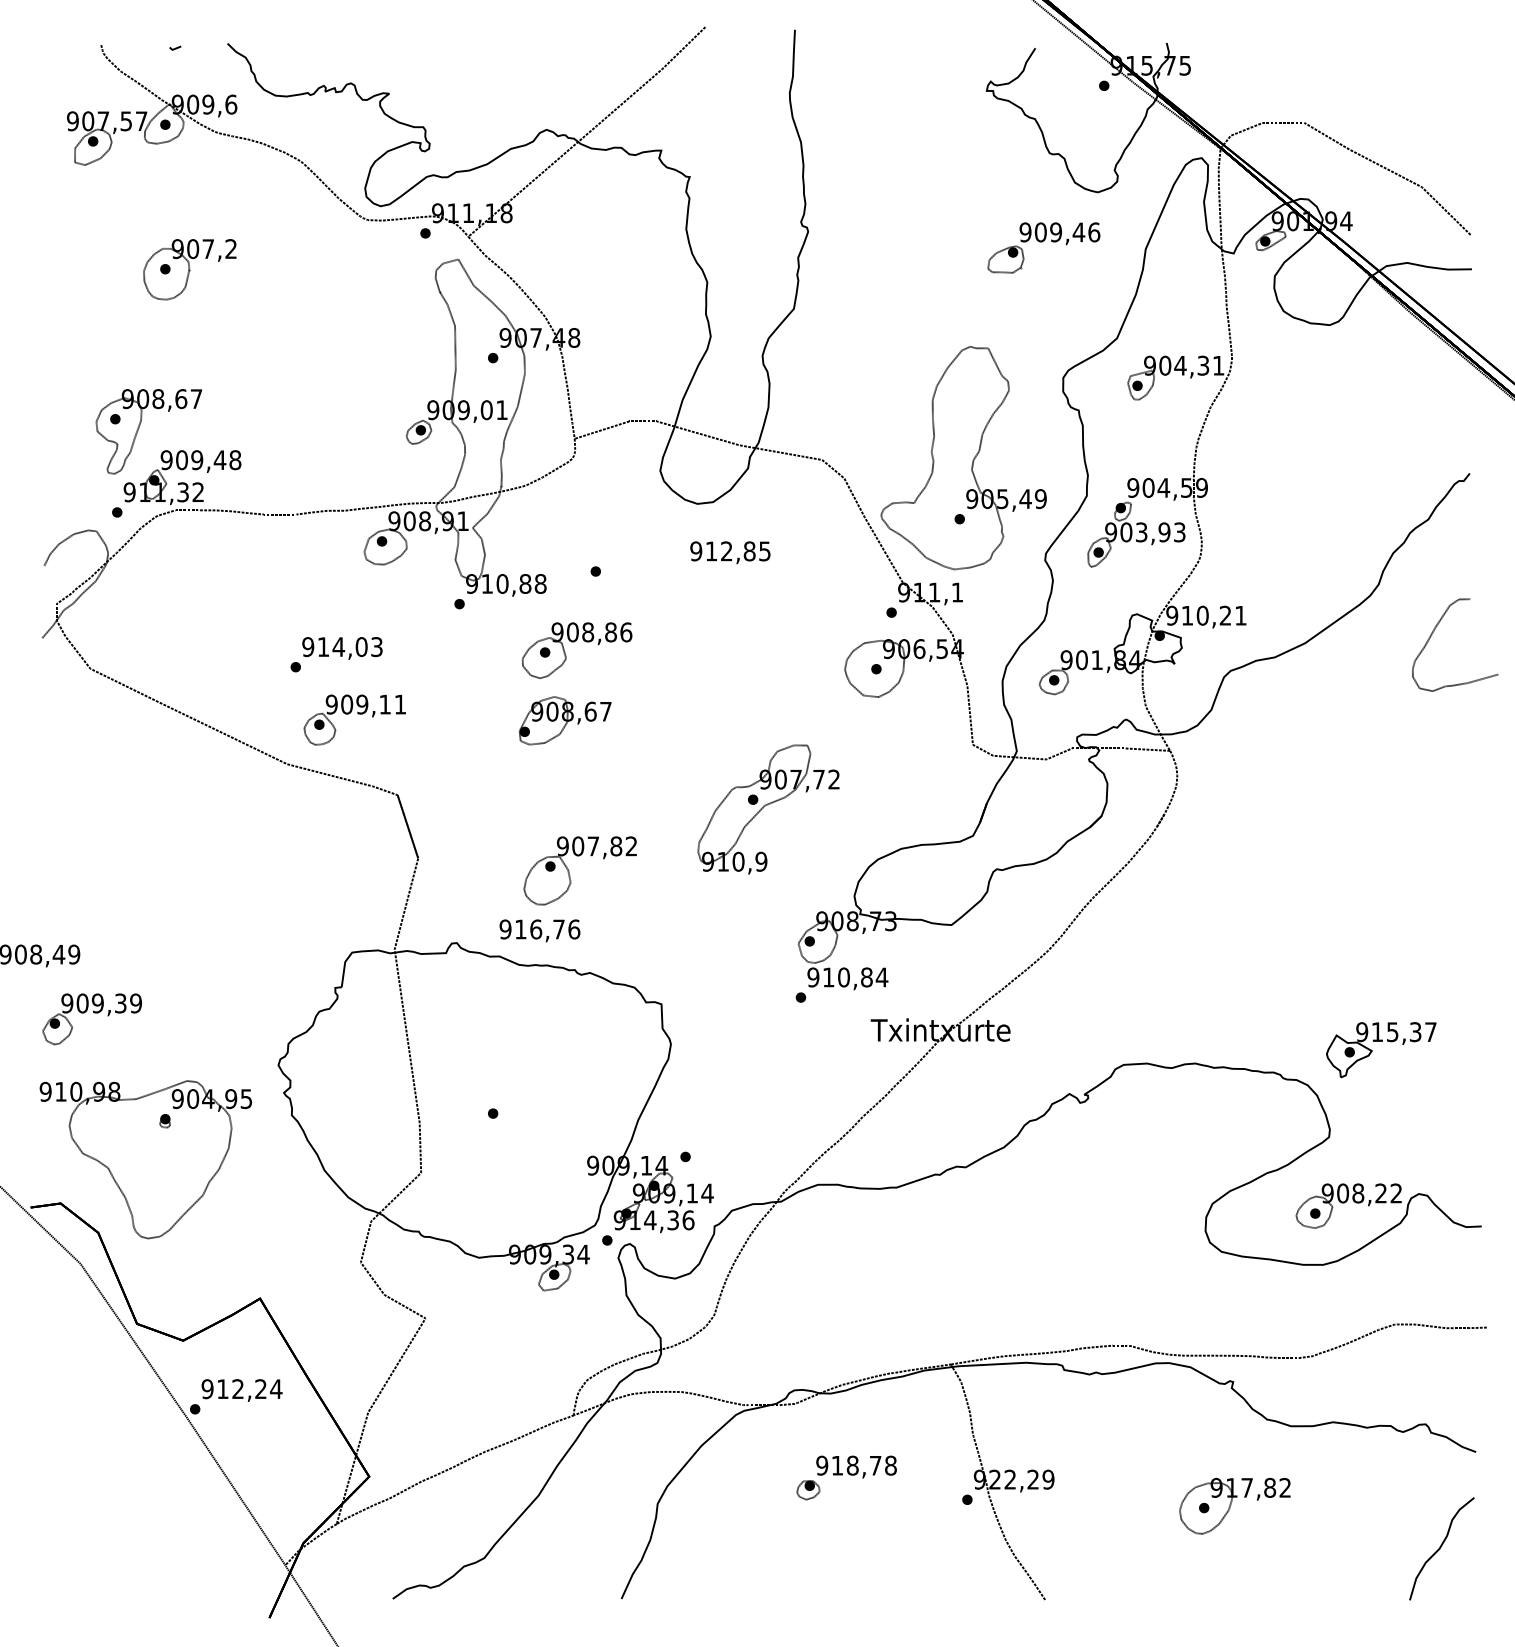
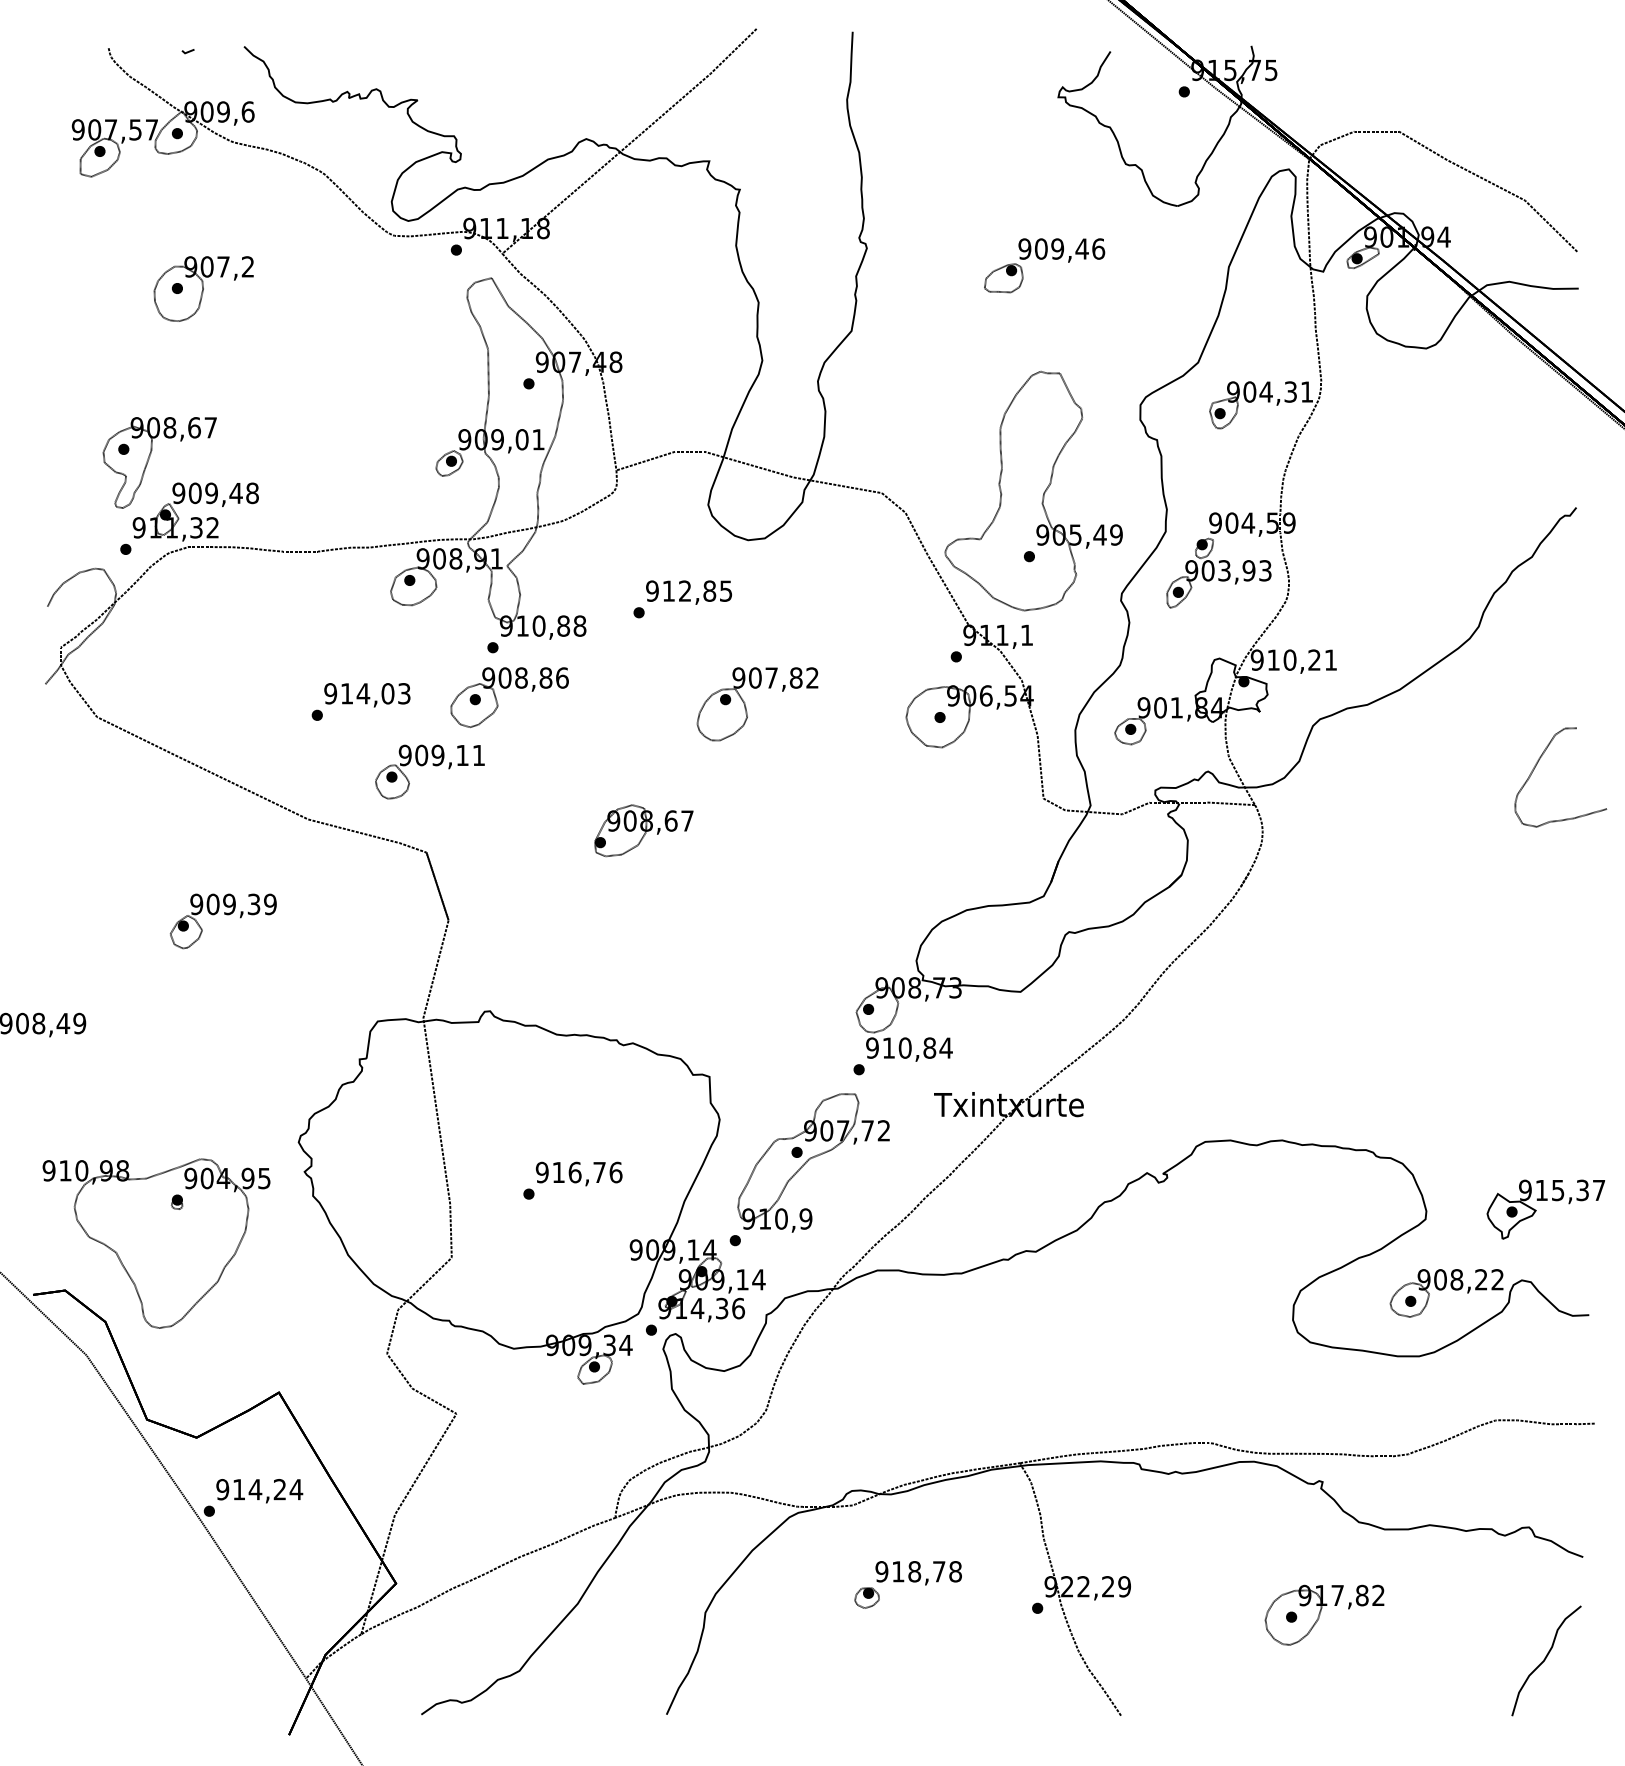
part: (1043, 247) -> (1044, 265), moved
text: (730, 552) -> (689, 592), moved
curve: (1433, 633) -> (1537, 765), moved
part: (574, 642) -> (506, 688), moved
part: (358, 714) -> (433, 766), moved
part: (564, 720) -> (643, 830), moved
part: (768, 809) -> (813, 1162), moved
part: (569, 870) -> (746, 703), moved
text: (539, 930) -> (578, 1173), moved
part: (94, 1013) -> (225, 915), moved
part: (1381, 1041) -> (1546, 1200), moved
text: (237, 1388) -> (254, 1488), 912,24 -> 914,24

